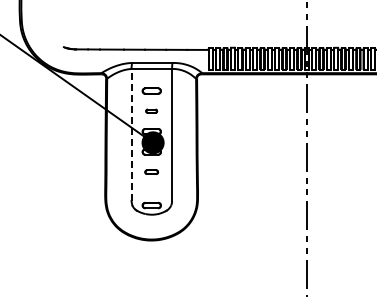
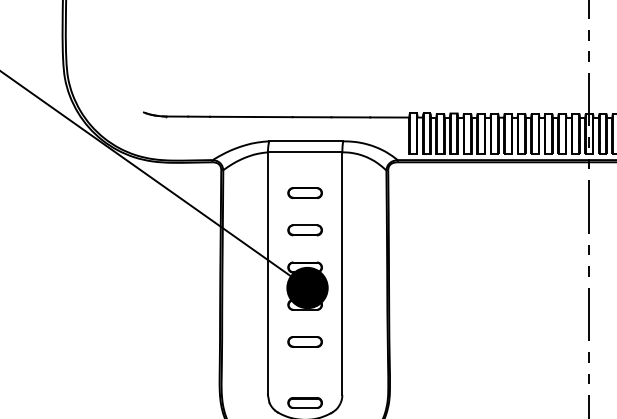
part: (151, 110) -> (304, 228), size x1.67
line: (131, 134) -> (267, 272), dashed -> solid
part: (151, 171) -> (304, 340), size x1.43

